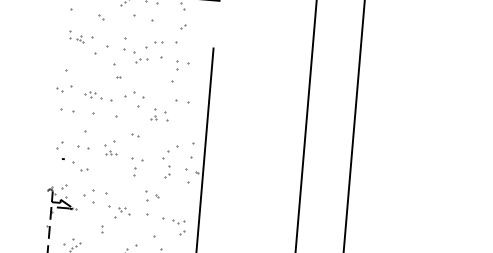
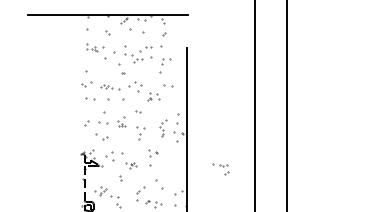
part: (168, 162) -> (162, 128), size x0.7
part: (119, 212) -> (131, 165), size x0.7
part: (173, 226) -> (220, 169), moved

